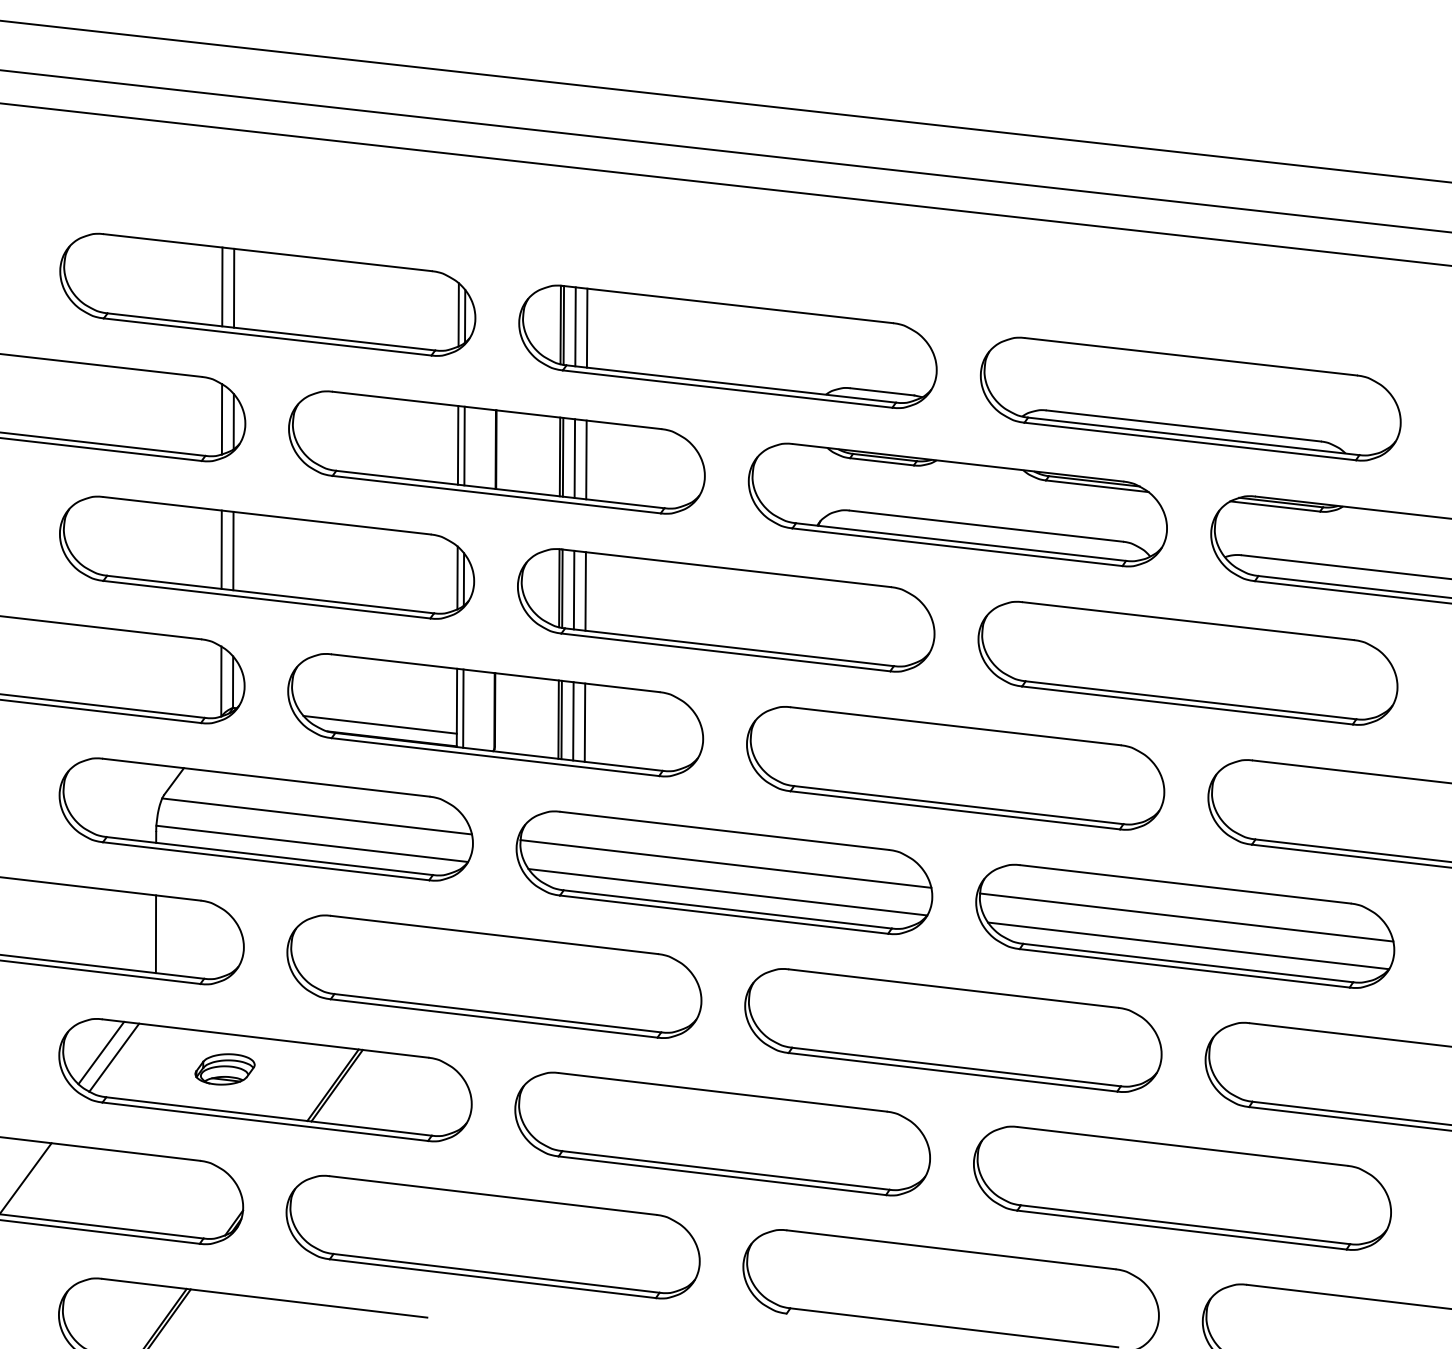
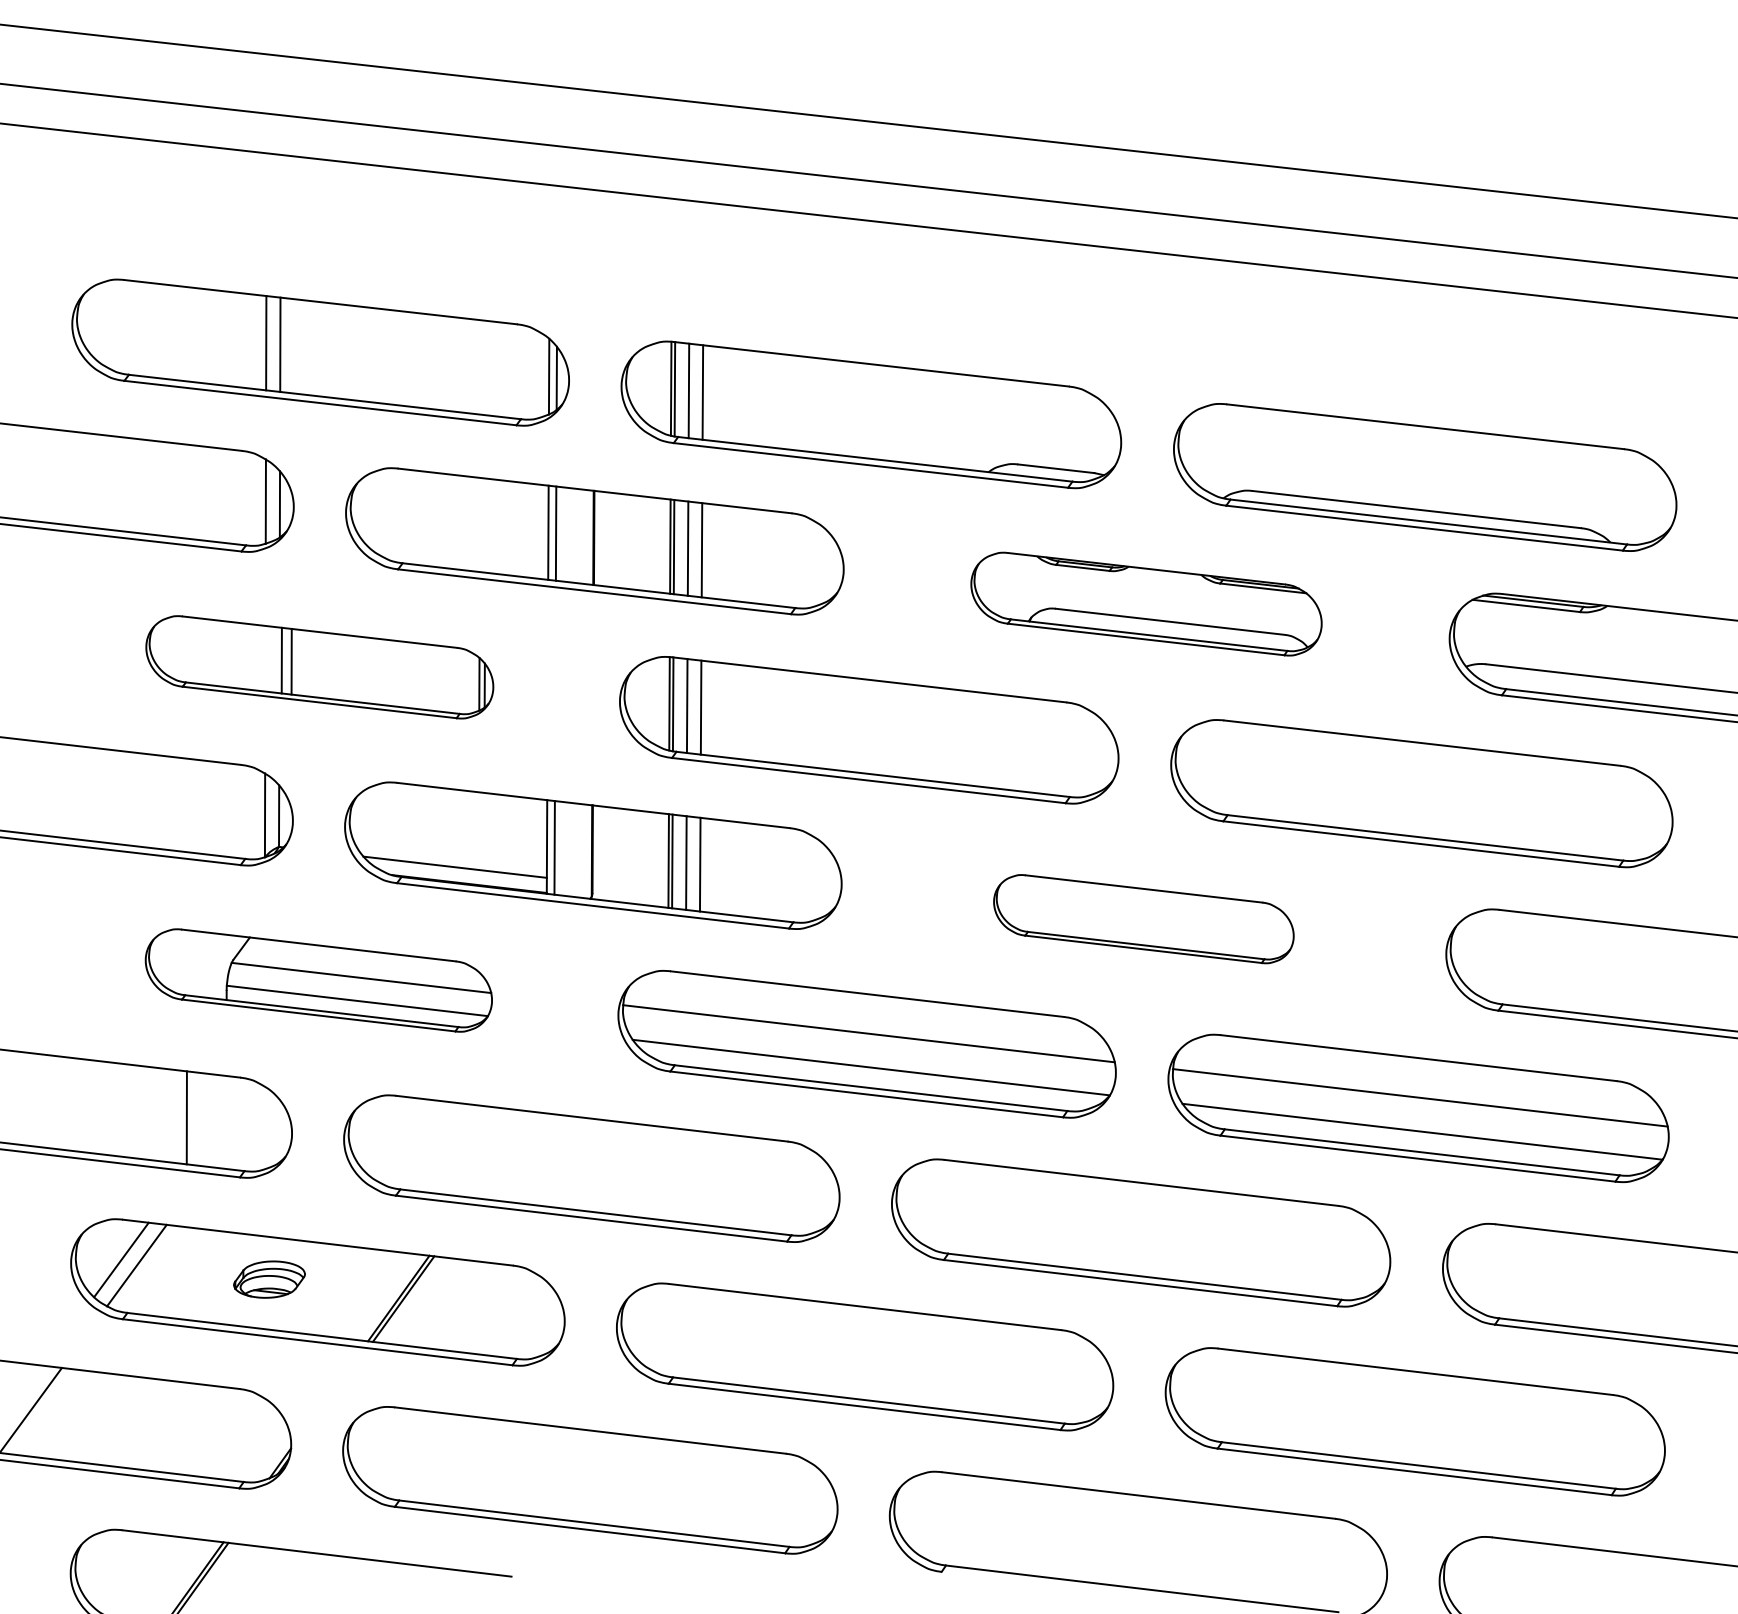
part: (957, 504) -> (1146, 603), size x0.7
part: (266, 557) -> (319, 667), size x0.7
part: (955, 767) -> (1143, 918), size x0.6
part: (266, 819) -> (318, 980), size x0.7

